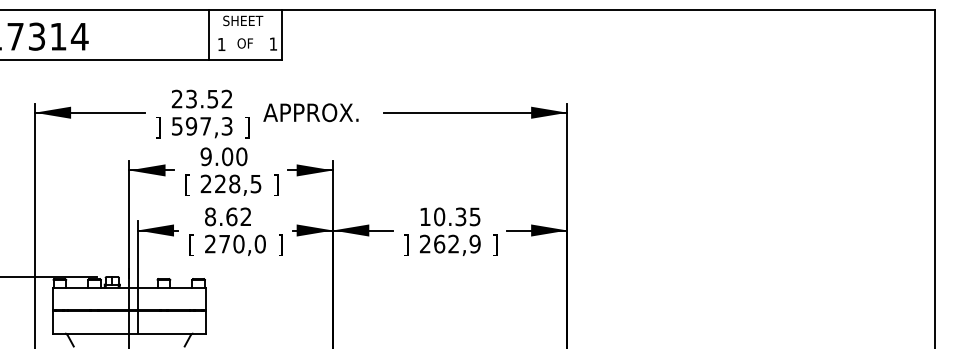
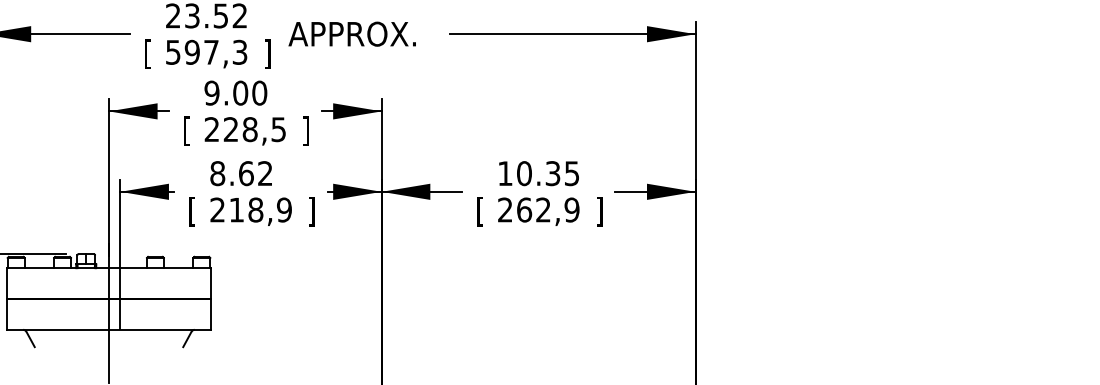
text: (158, 127) -> (148, 53), ] -> [
text: (242, 244) -> (260, 210), 270,0 -> 218,9
text: (406, 245) -> (480, 211), ] -> [

